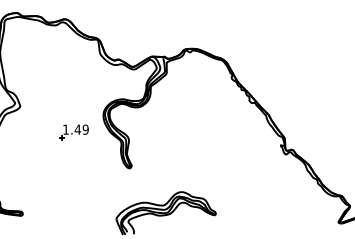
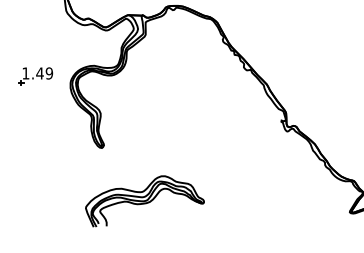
part: (73, 132) -> (34, 76), moved

